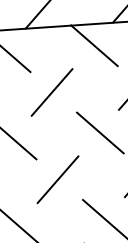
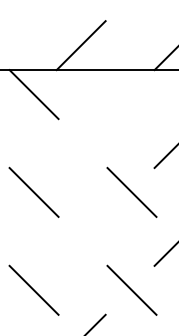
line: (93, 45) -> (131, 94), removed
line: (51, 92) -> (80, 143), removed
line: (57, 178) -> (80, 240), removed

